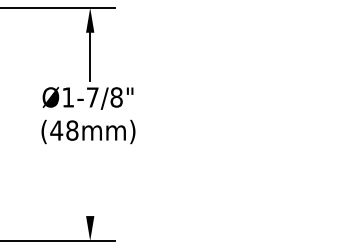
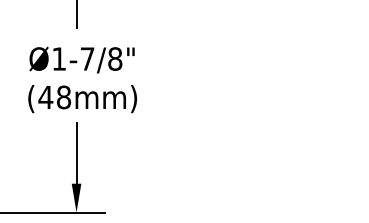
text: (88, 115) -> (82, 79), moved
line: (90, 189) -> (76, 152), added

